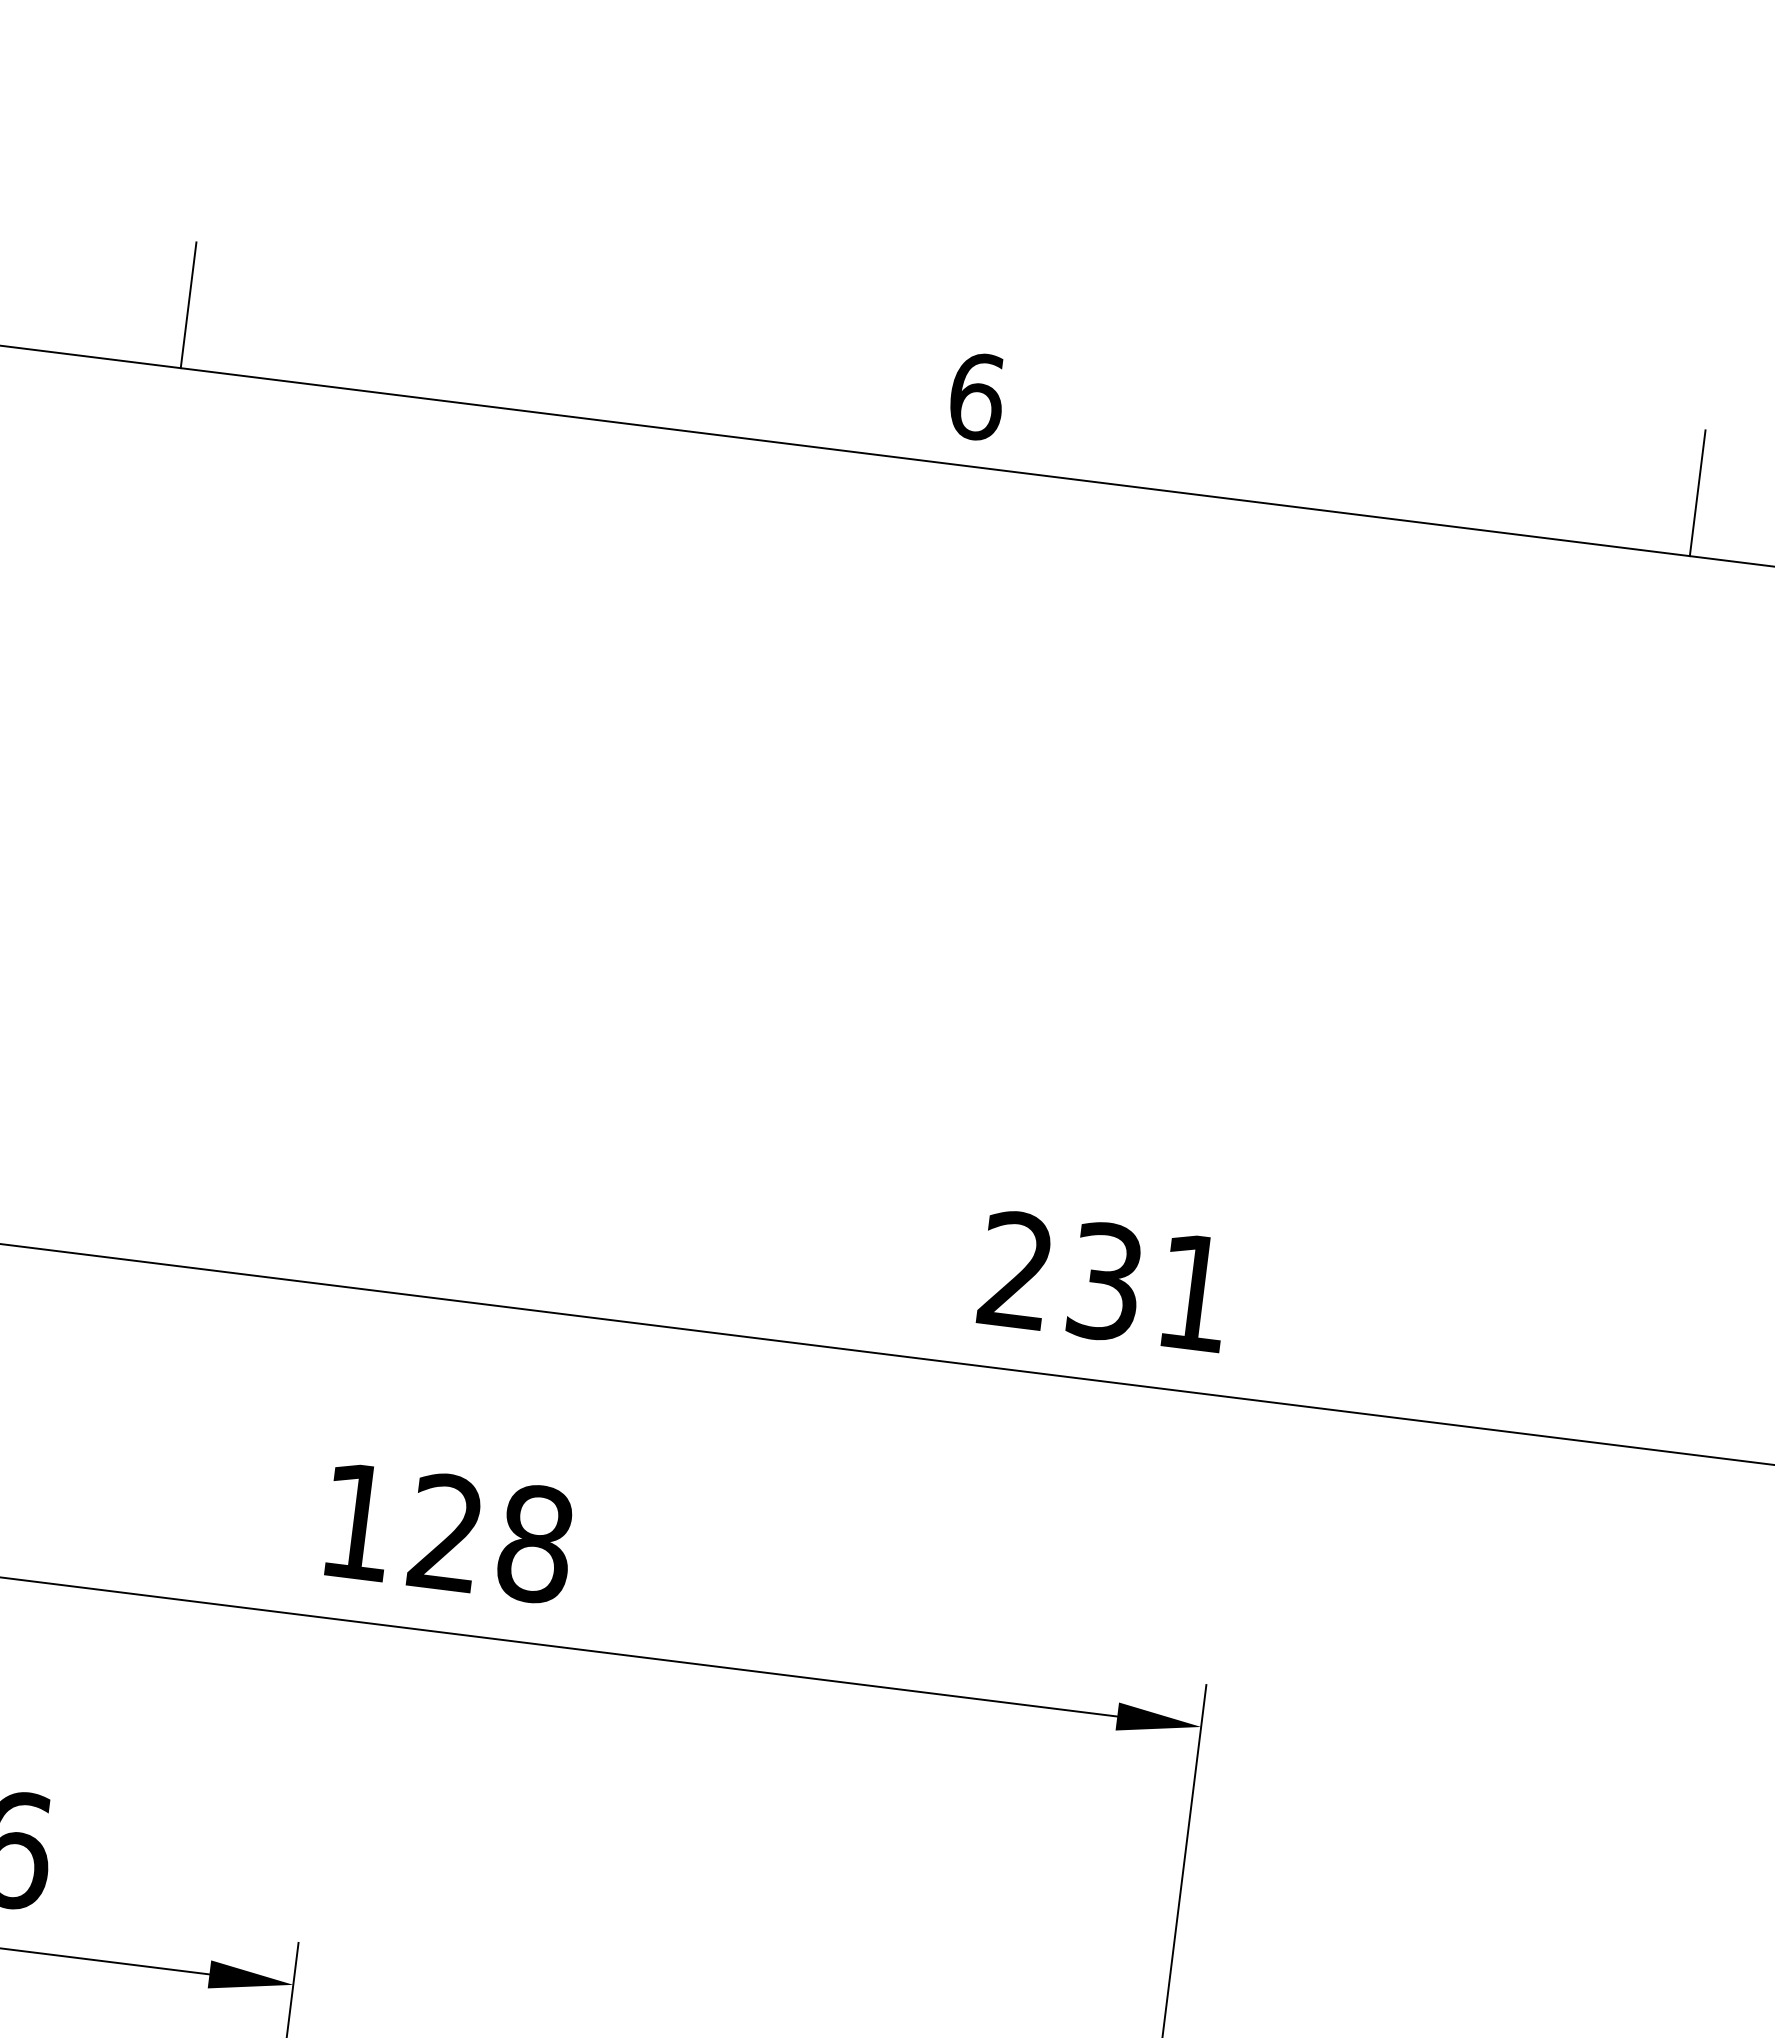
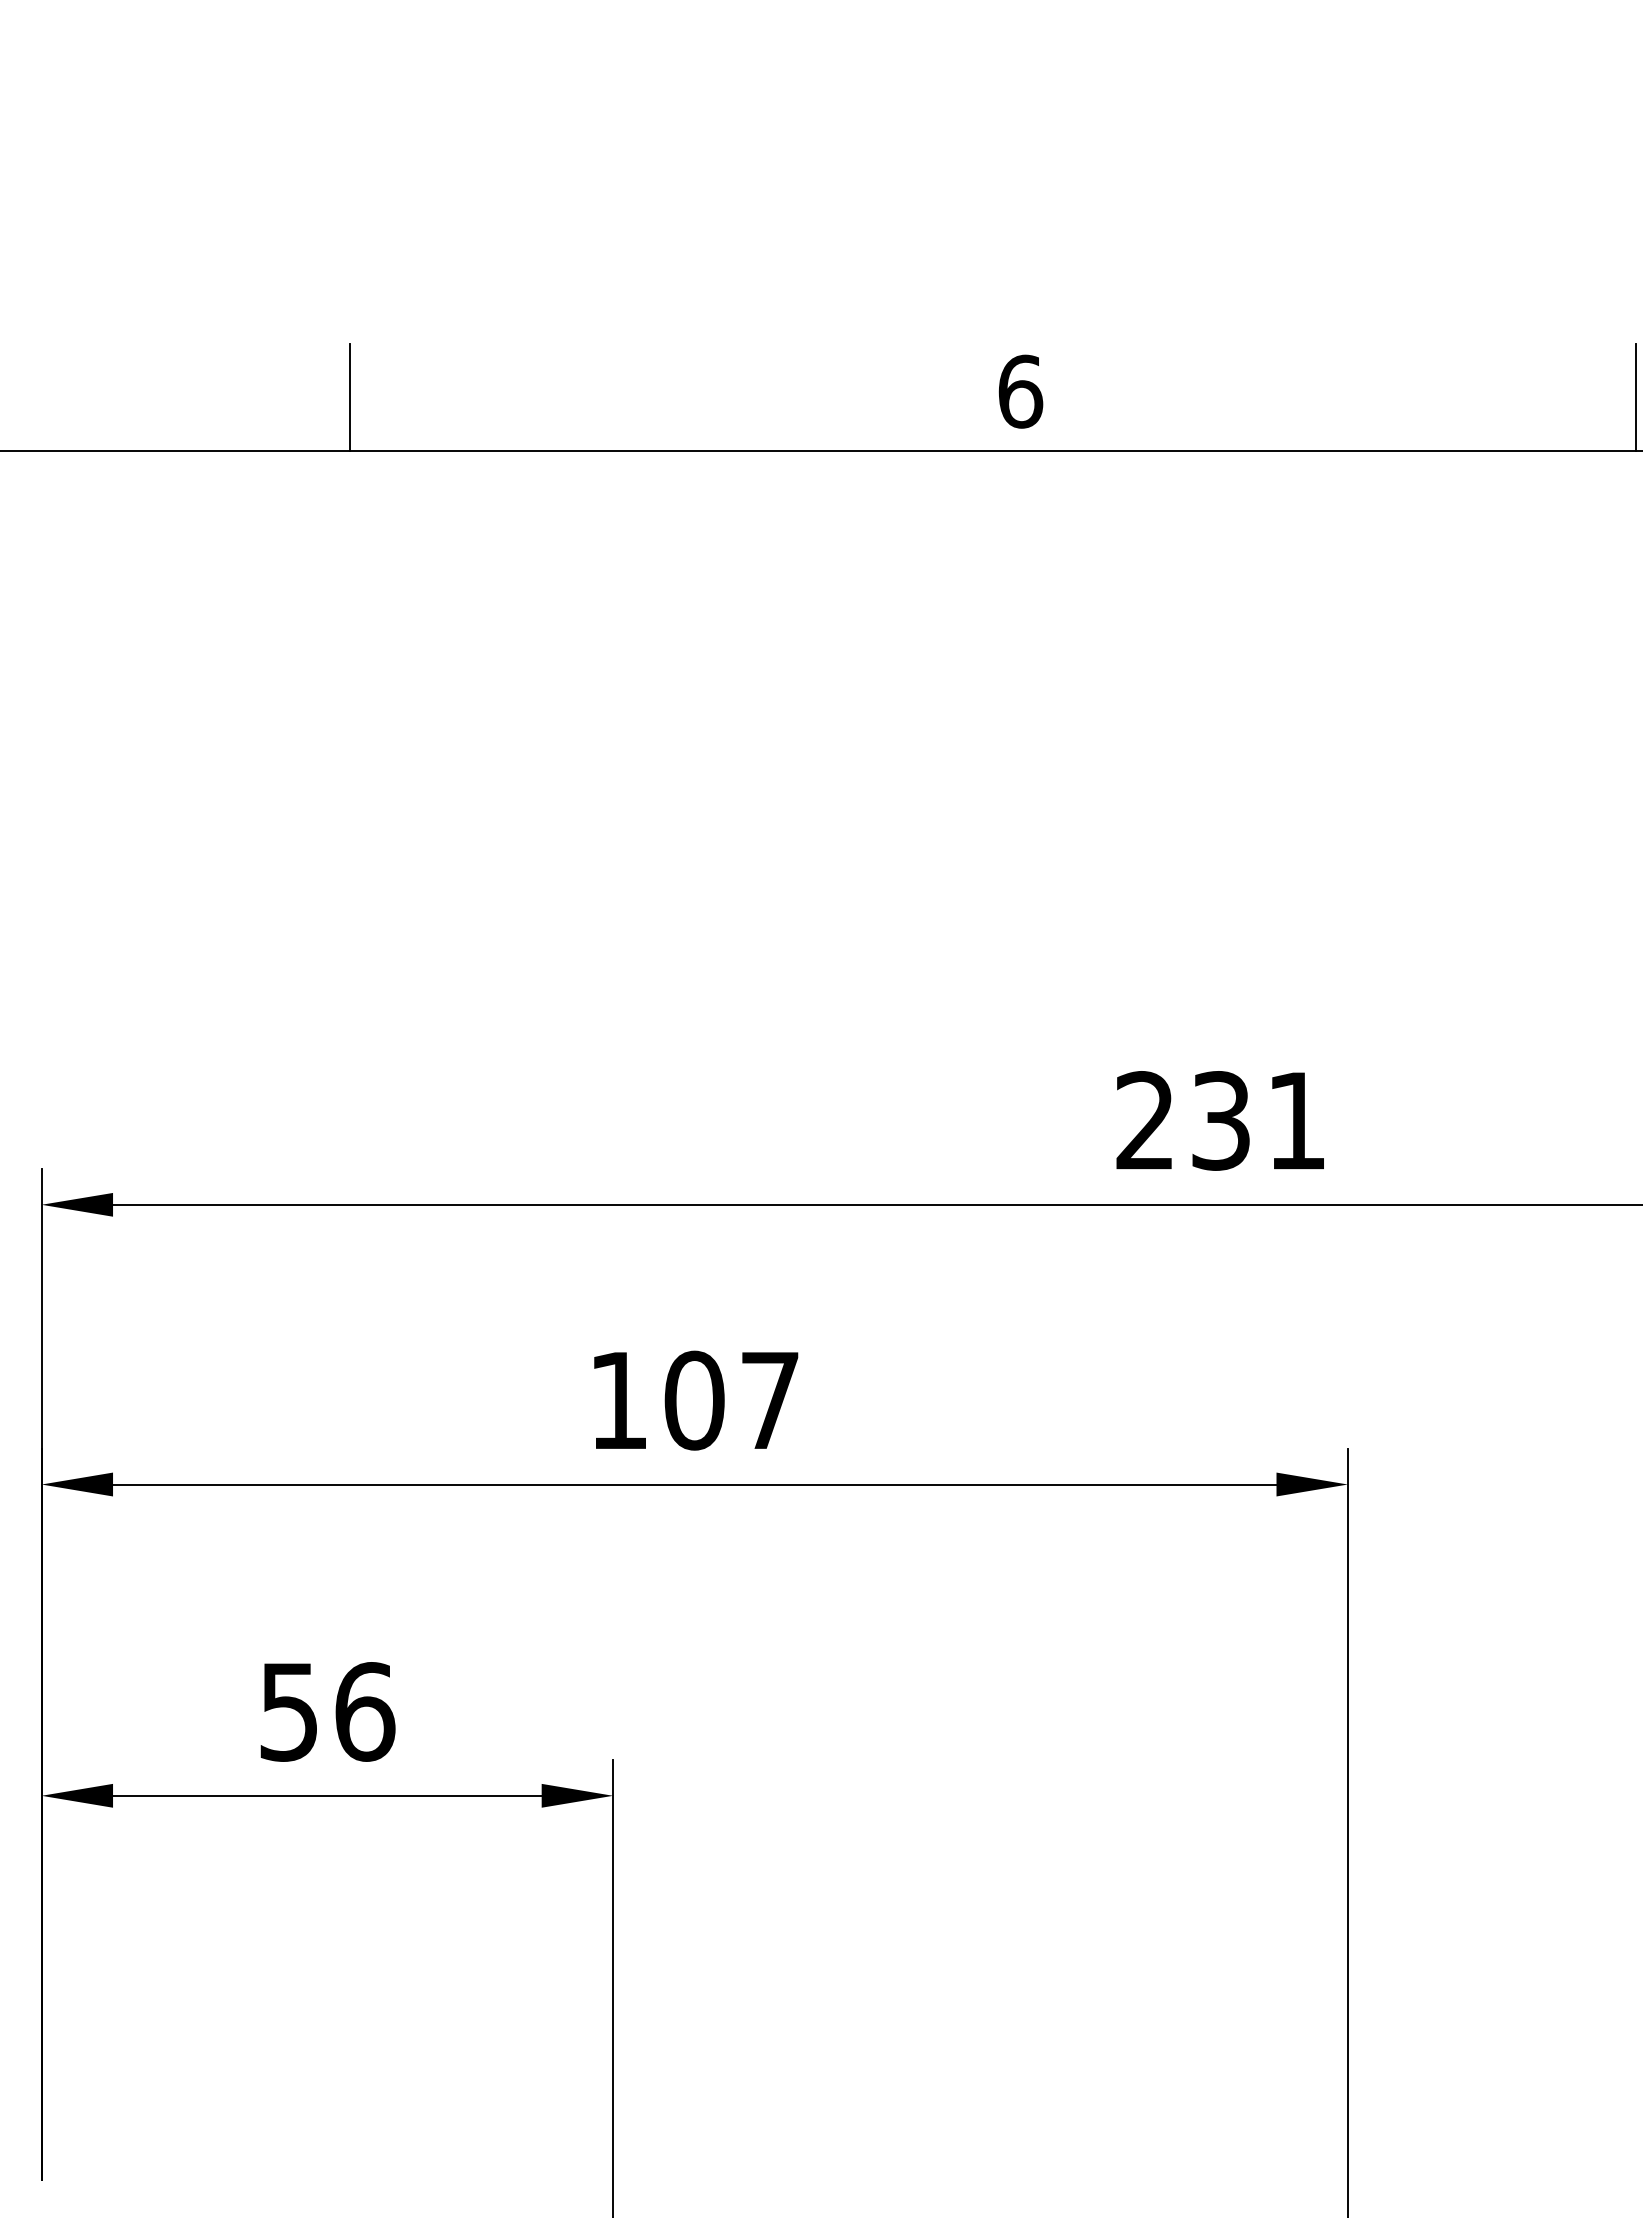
text: (491, 1538) -> (732, 1400), 128 -> 107

